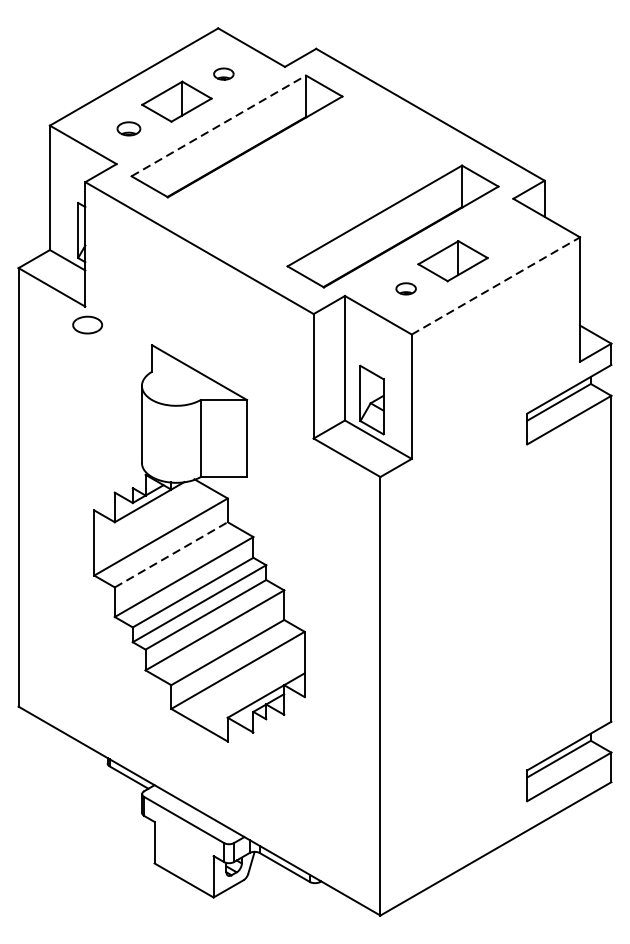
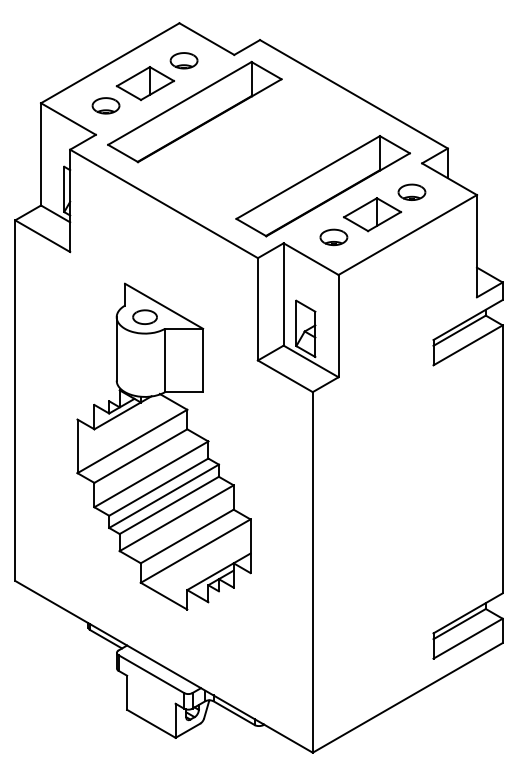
part: (223, 73) -> (183, 60), size x1.67
line: (218, 125) -> (179, 103), dashed -> solid
part: (128, 128) -> (105, 105), size x1.43
part: (500, 233) -> (411, 191), added
line: (495, 286) -> (407, 235), dashed -> solid
part: (405, 288) -> (333, 237), size x1.67
part: (86, 324) -> (144, 316), moved
line: (170, 555) -> (140, 456), dashed -> solid

